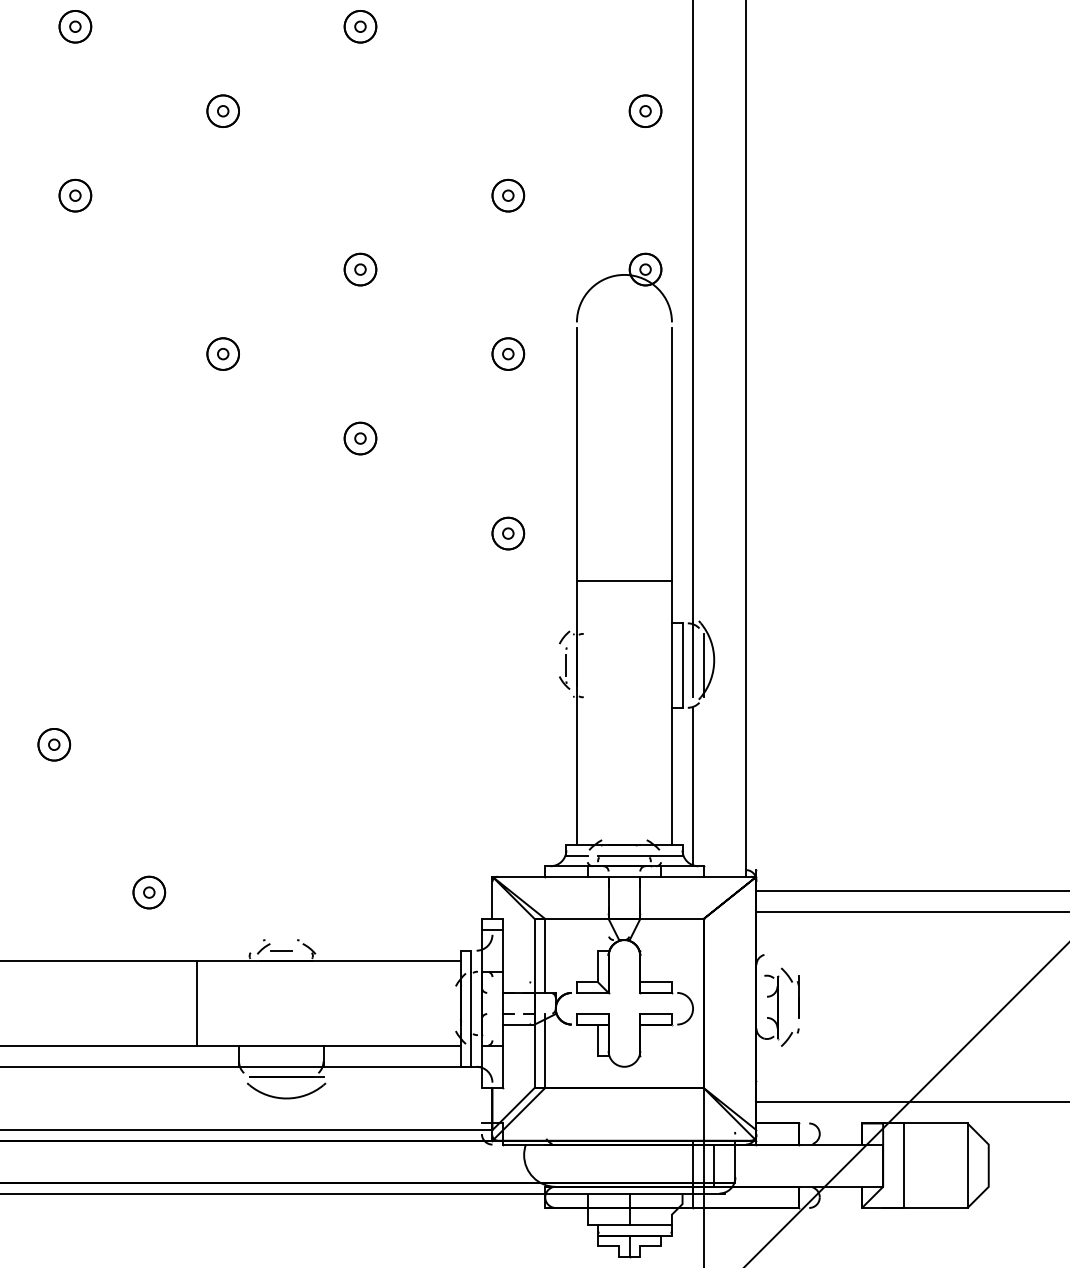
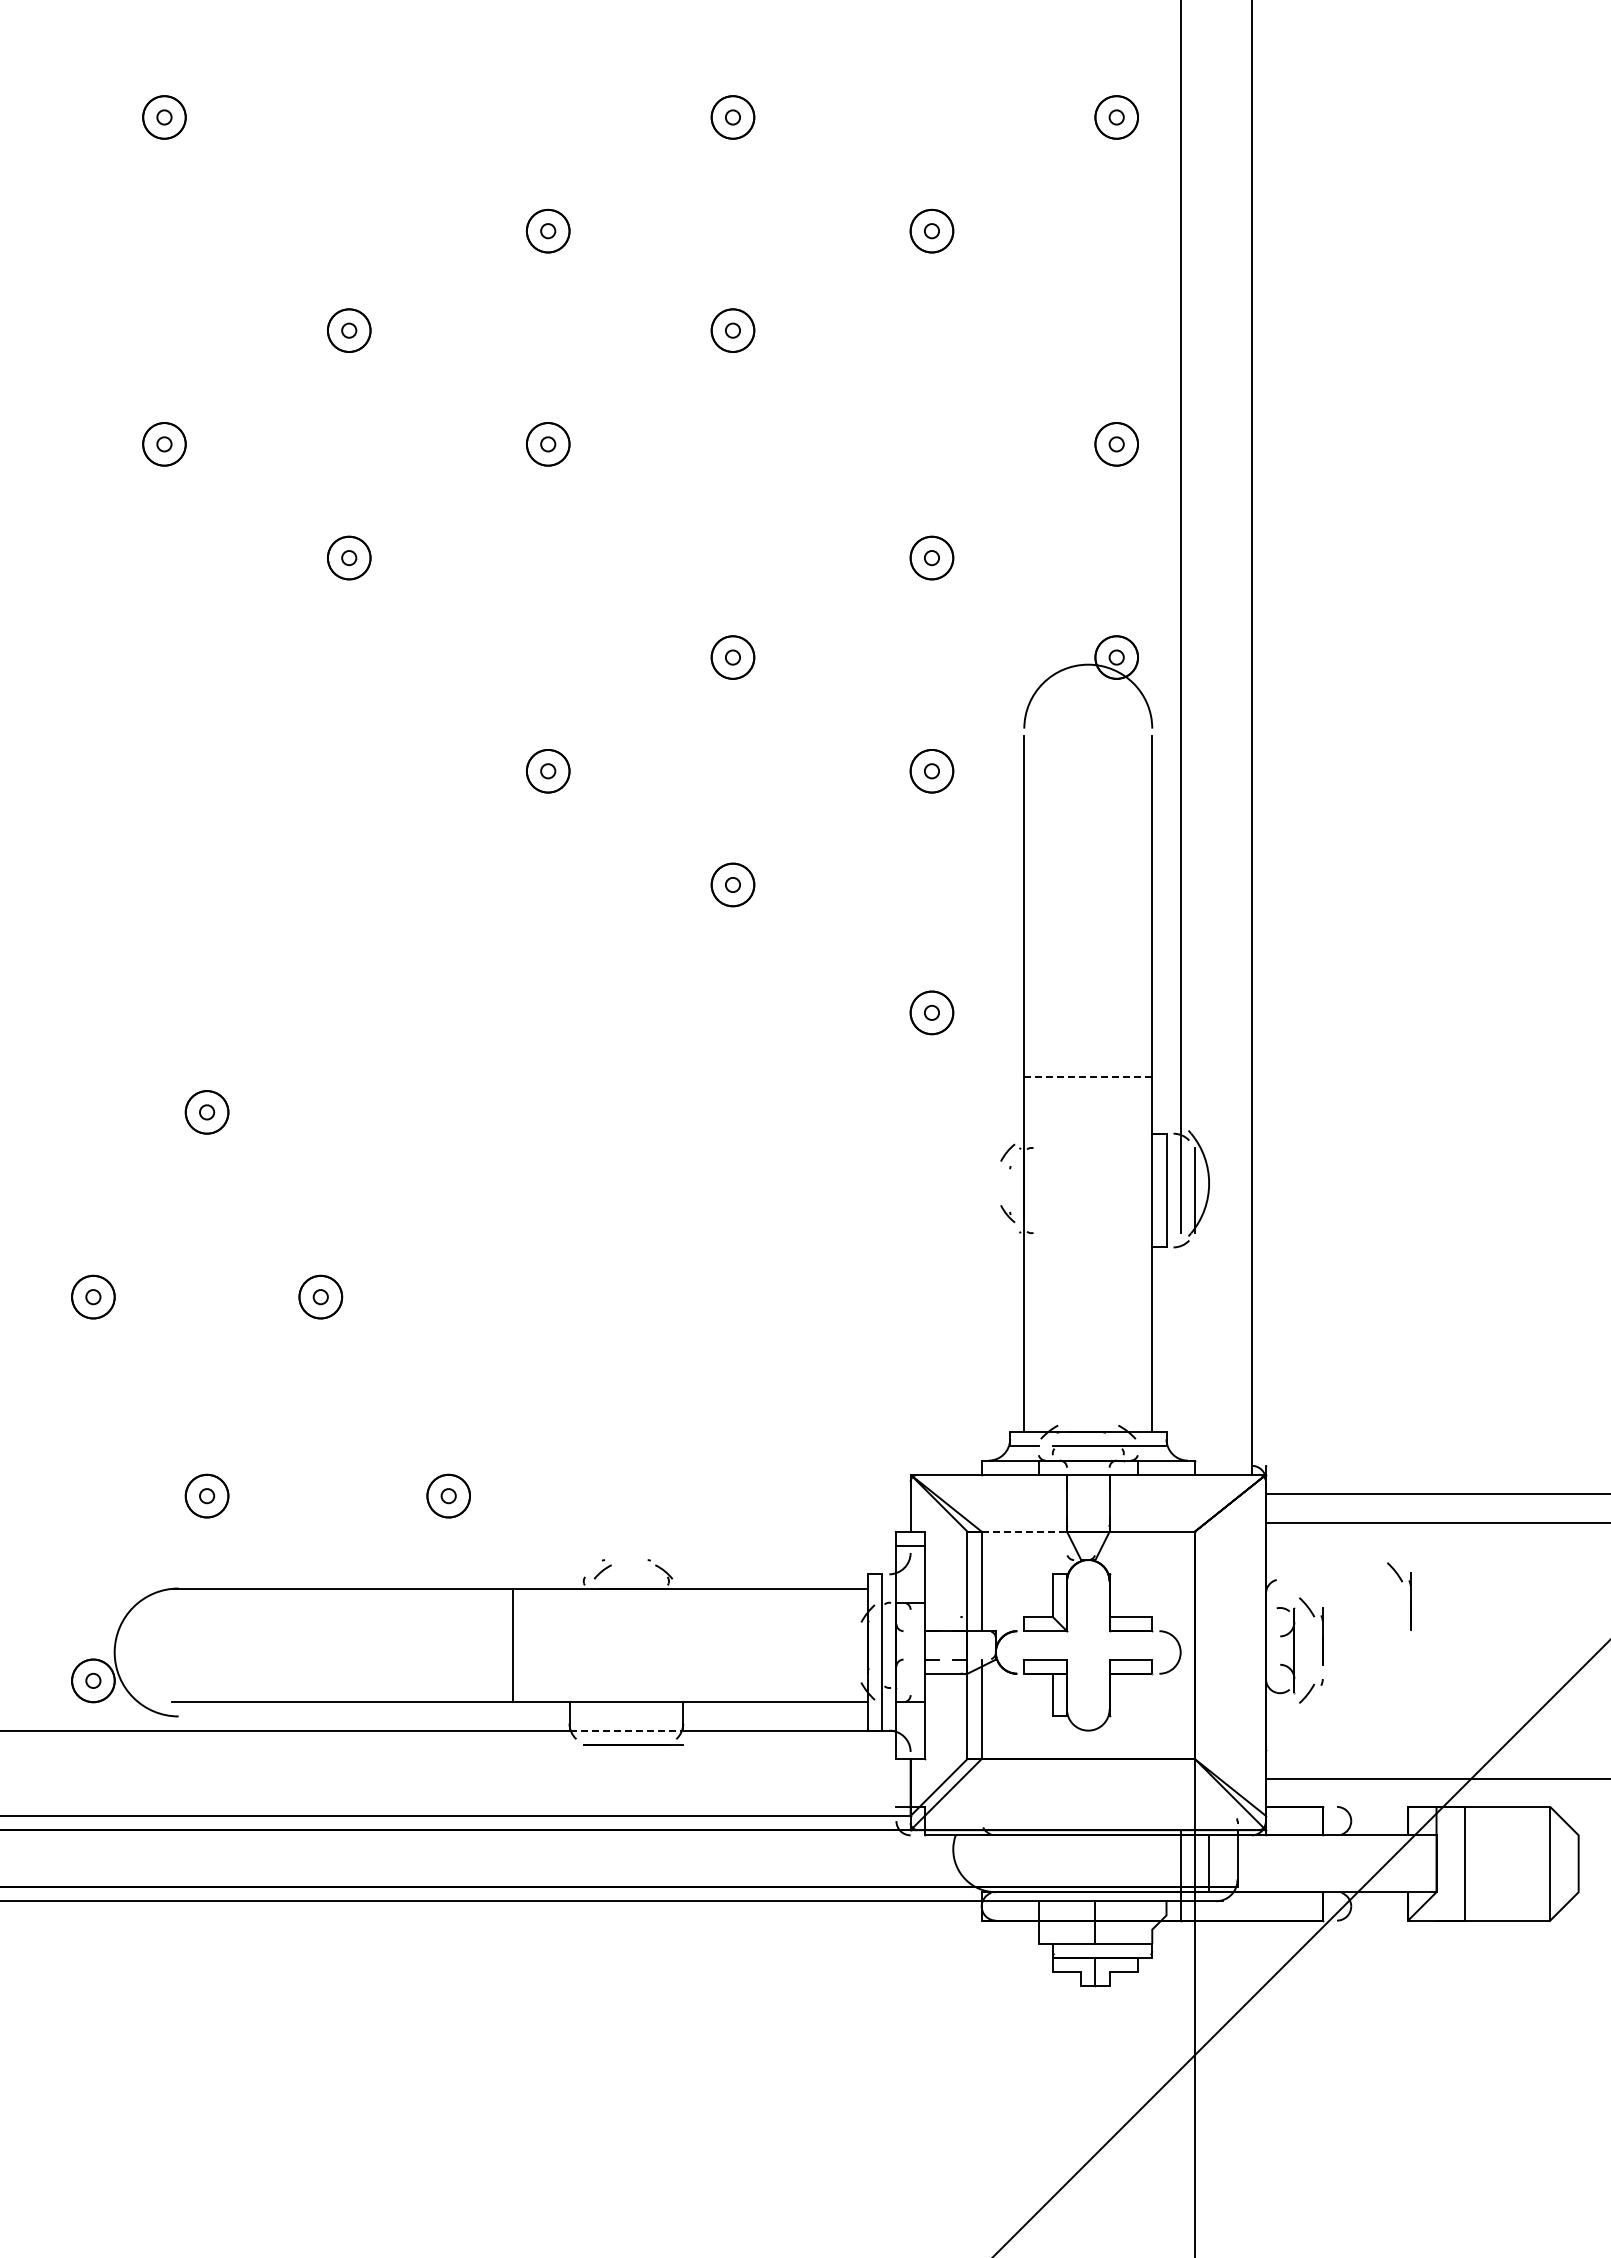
line: (624, 580) -> (1088, 1076), solid -> dashed
line: (566, 665) -> (1010, 1190), removed
line: (692, 786) -> (1180, 1353), removed
line: (577, 918) -> (1024, 1531), solid -> dashed
line: (281, 950) -> (626, 1574), removed
part: (863, 967) -> (1410, 1596), added
line: (281, 1066) -> (626, 1730), solid -> dashed
part: (286, 1097) -> (633, 1772), removed

